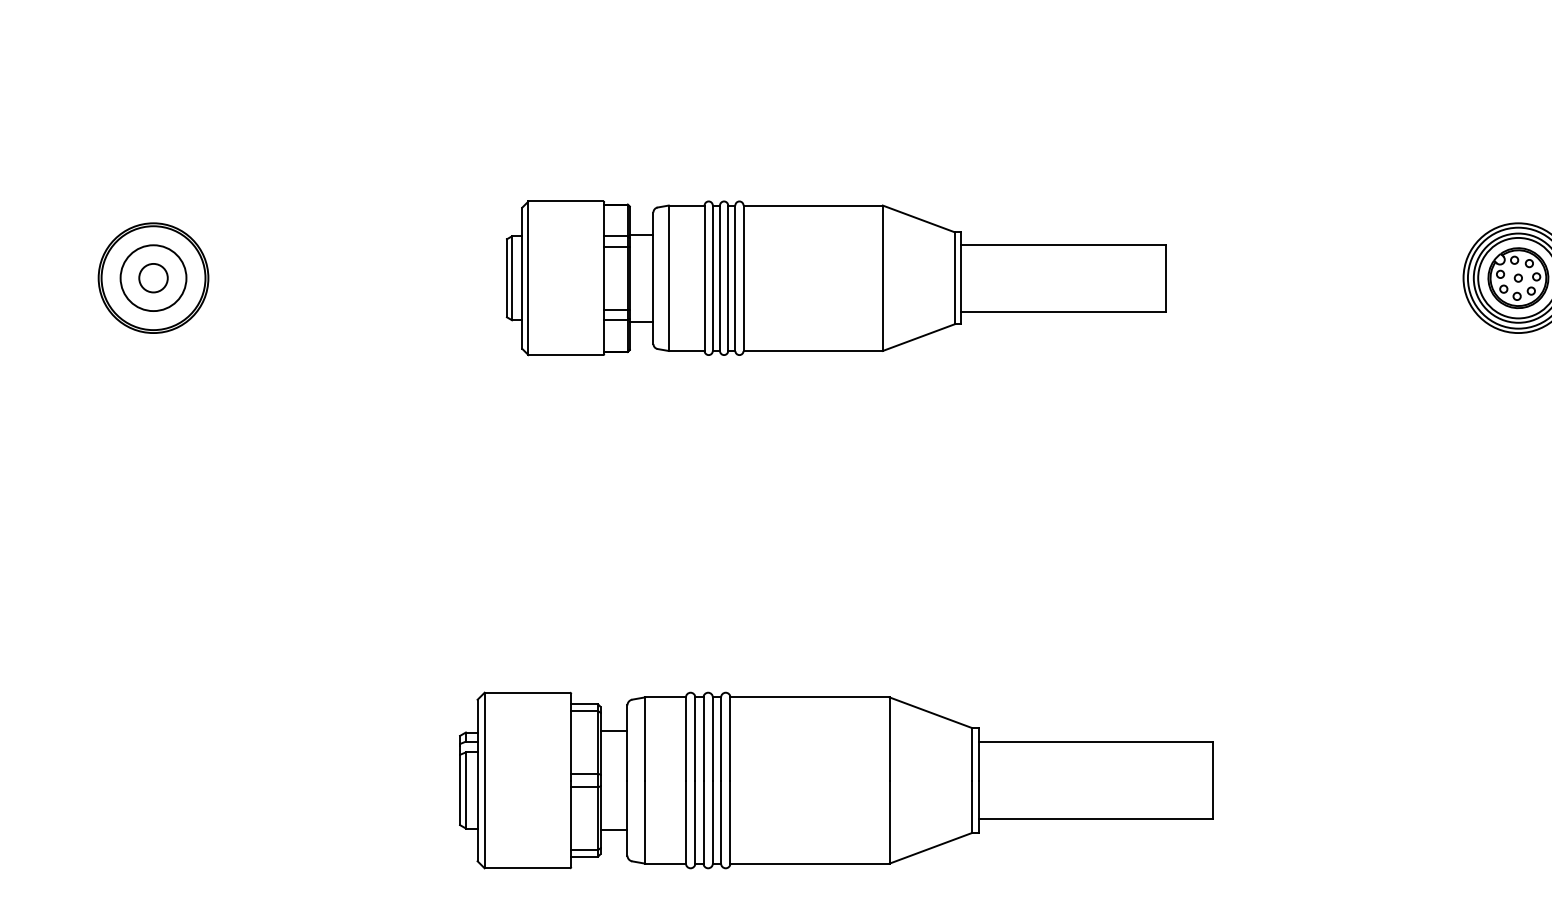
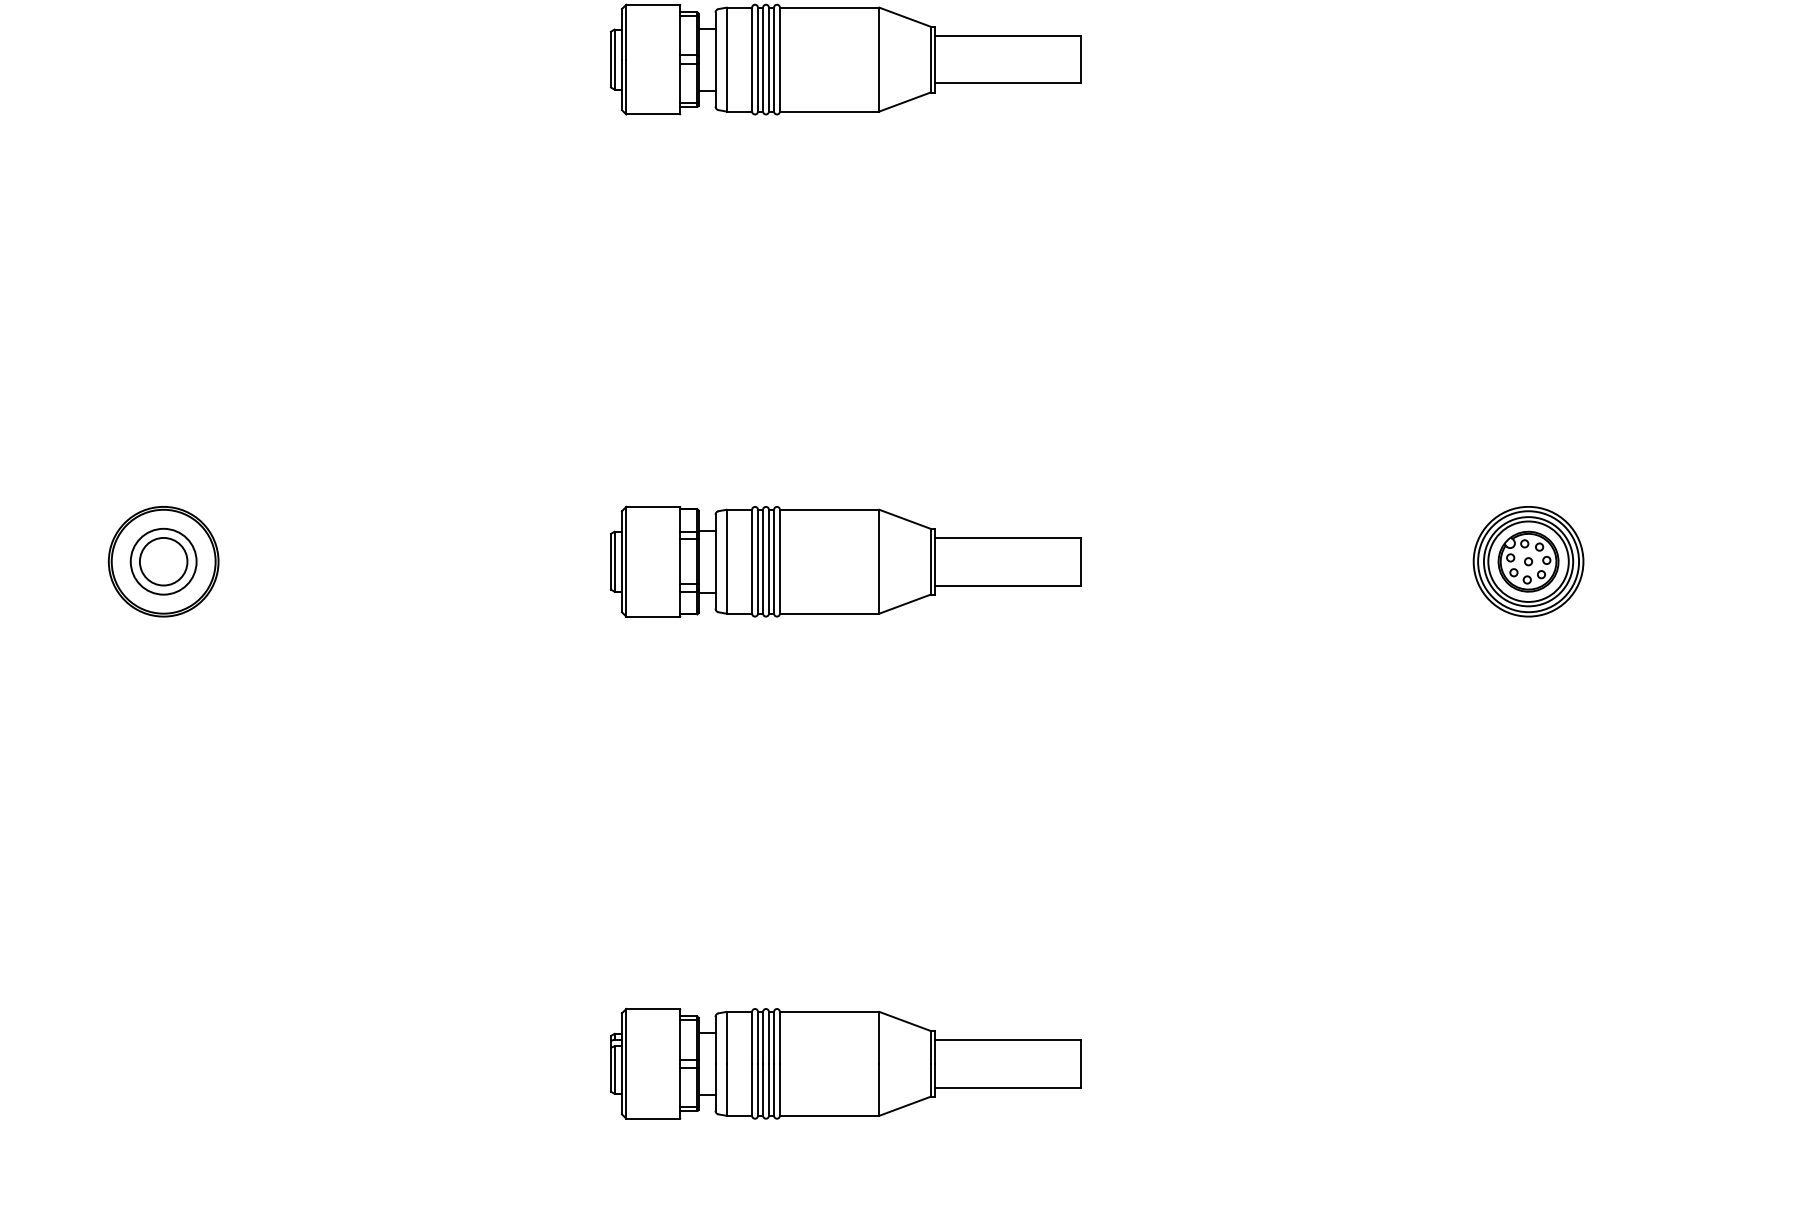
circle: (153, 277) -> (163, 561), size x1.67
part: (835, 277) -> (845, 561), size x0.71
part: (835, 779) -> (845, 1063), size x0.62

